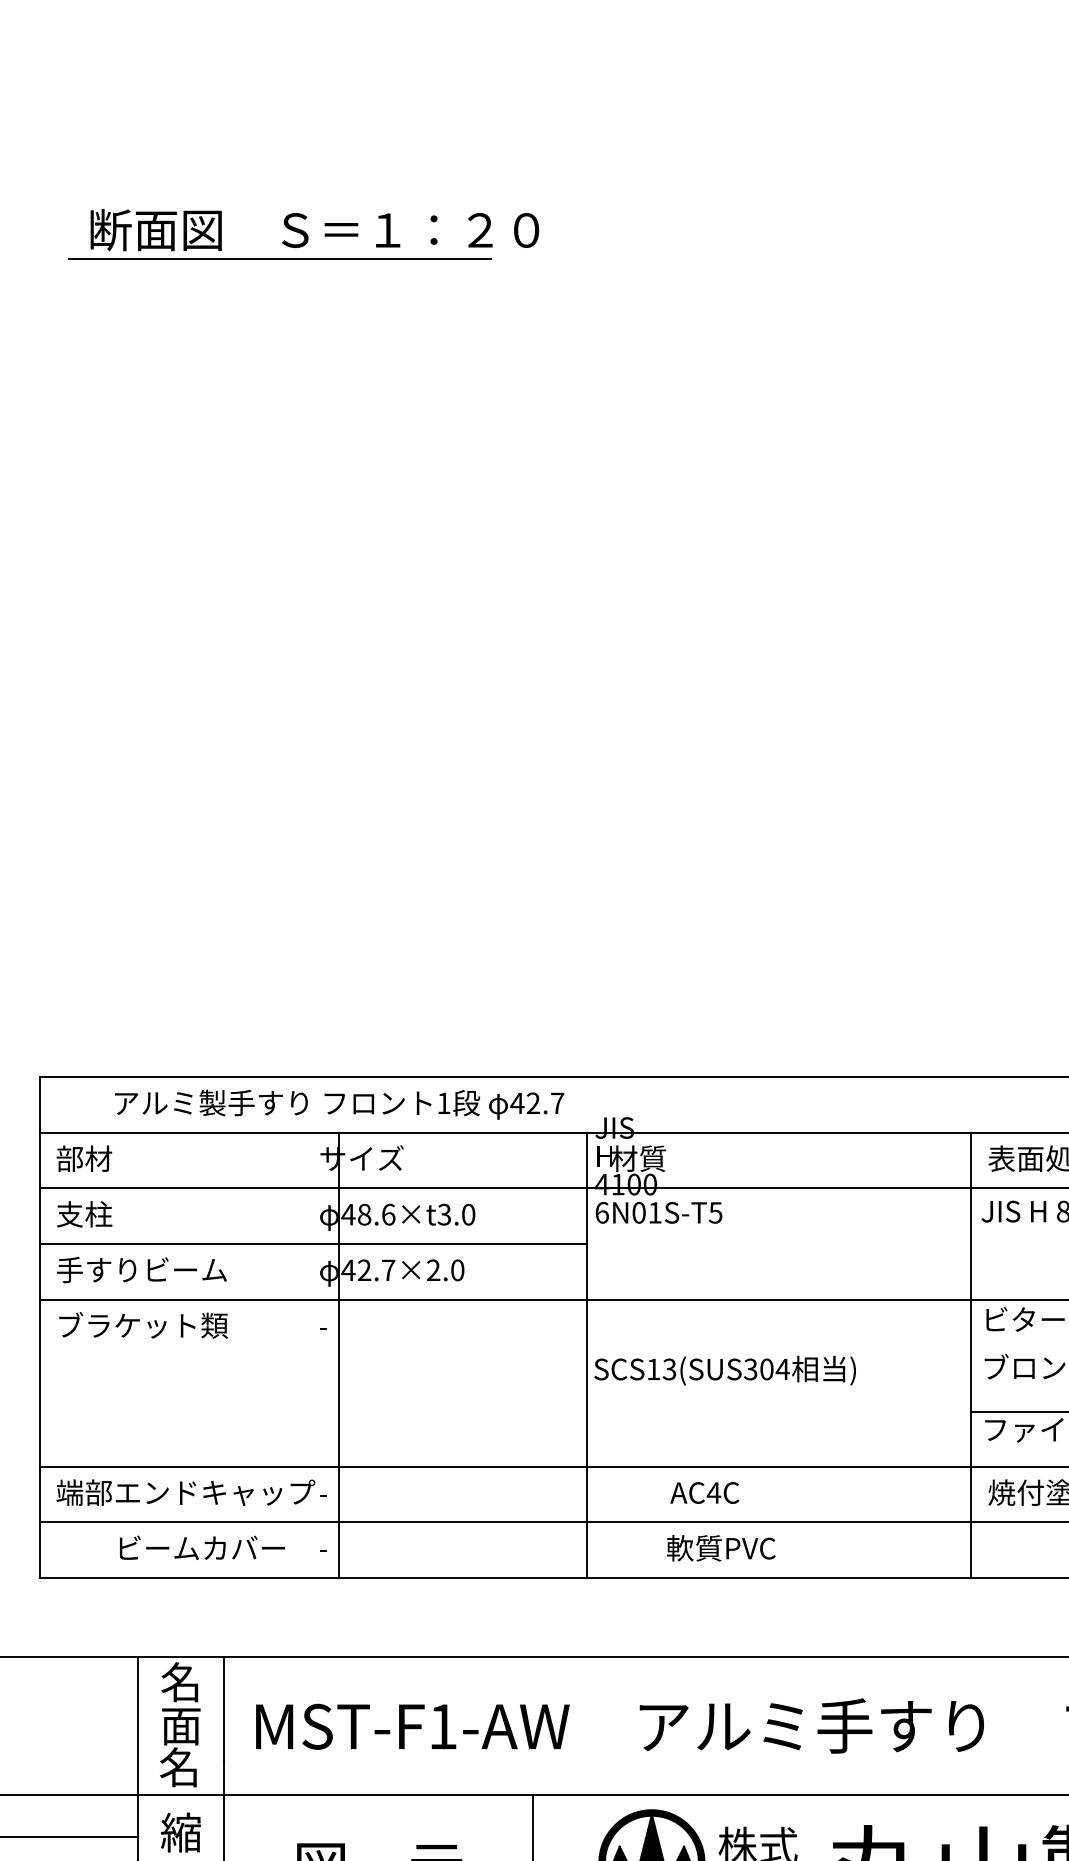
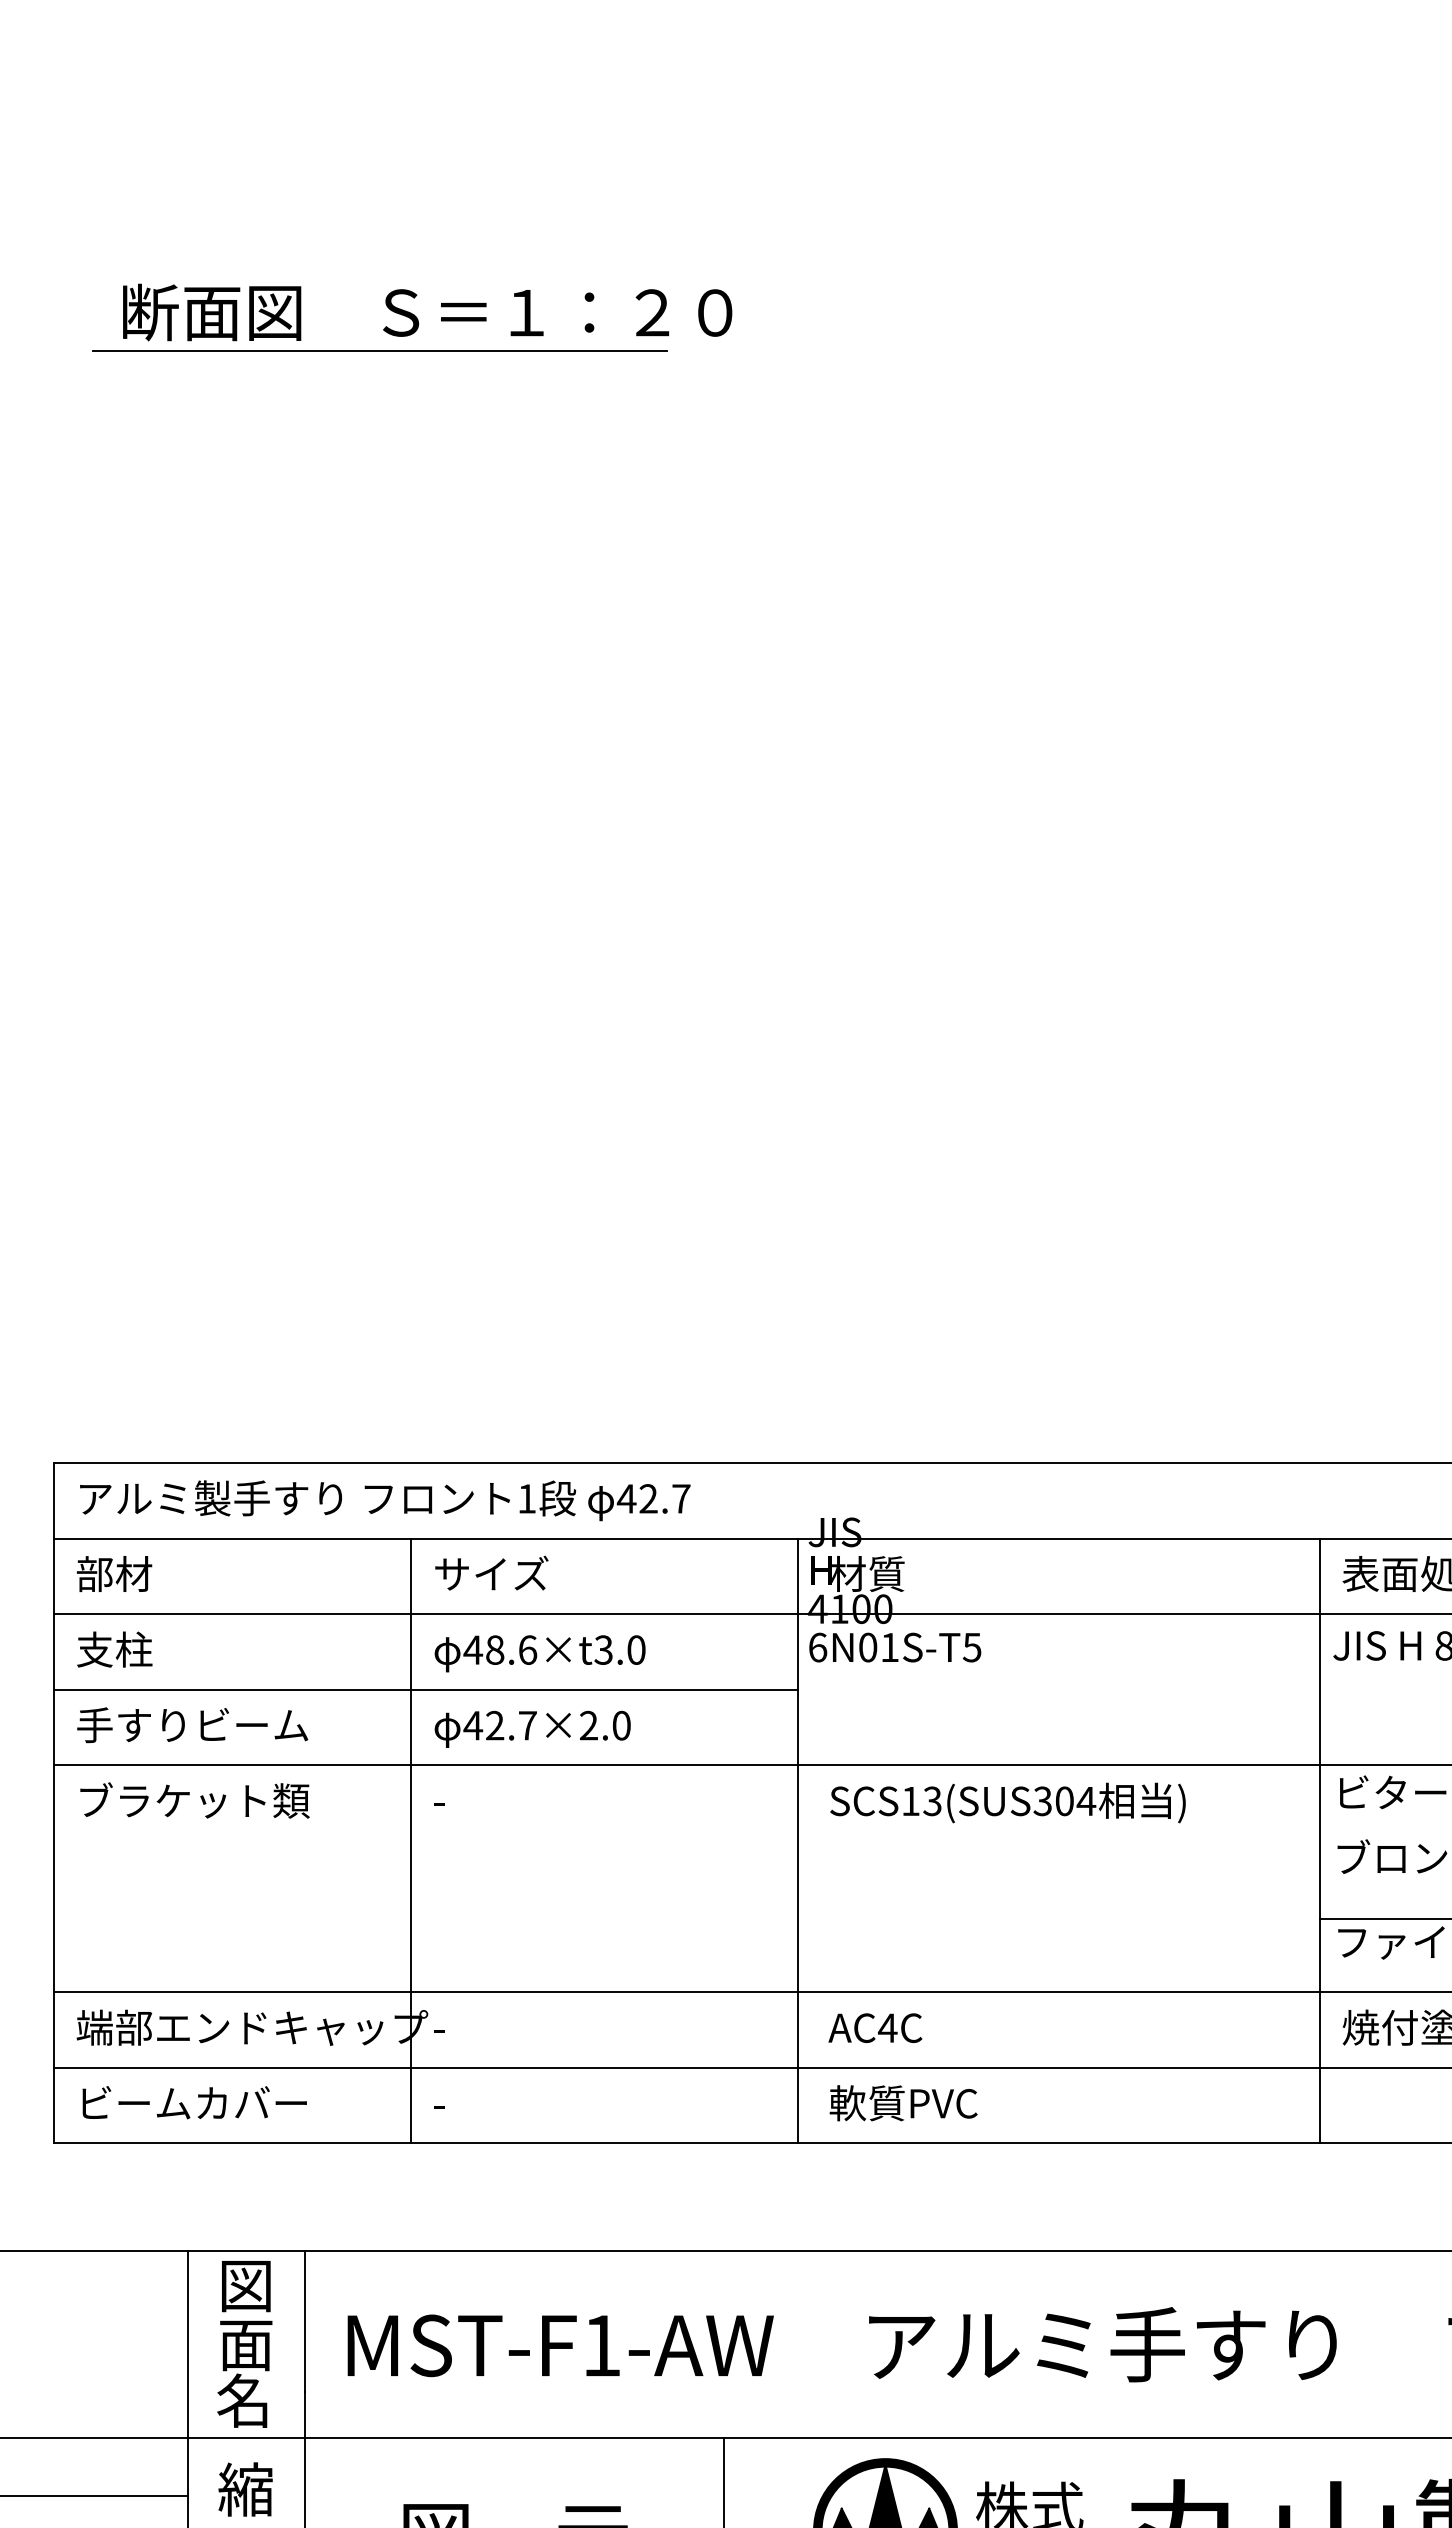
text: (339, 1104) -> (385, 1500), moved
line: (339, 1354) -> (411, 1840), moved
text: (724, 1370) -> (1007, 1802), moved
text: (704, 1492) -> (875, 2027), moved
text: (202, 1547) -> (194, 2102), moved
text: (721, 1548) -> (903, 2103), moved
text: (180, 1682) -> (244, 2285), 名 -> 図

